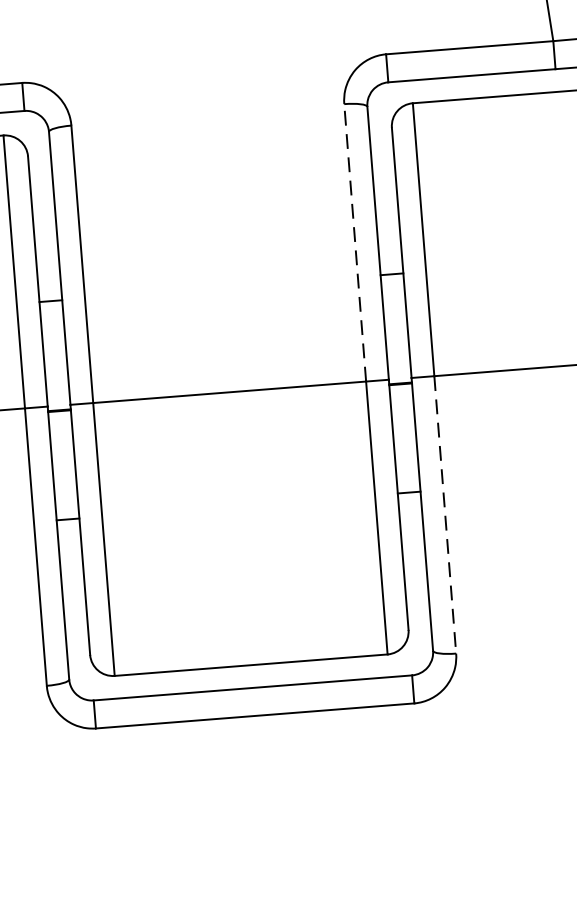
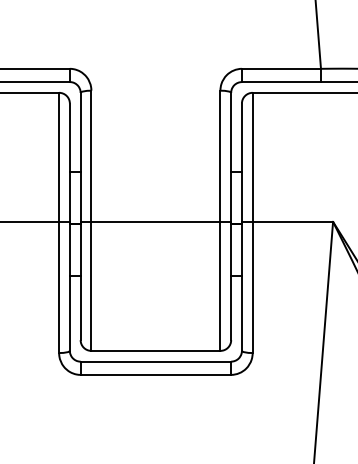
line: (355, 243) -> (220, 156), dashed -> solid
line: (444, 515) -> (252, 287), dashed -> solid

